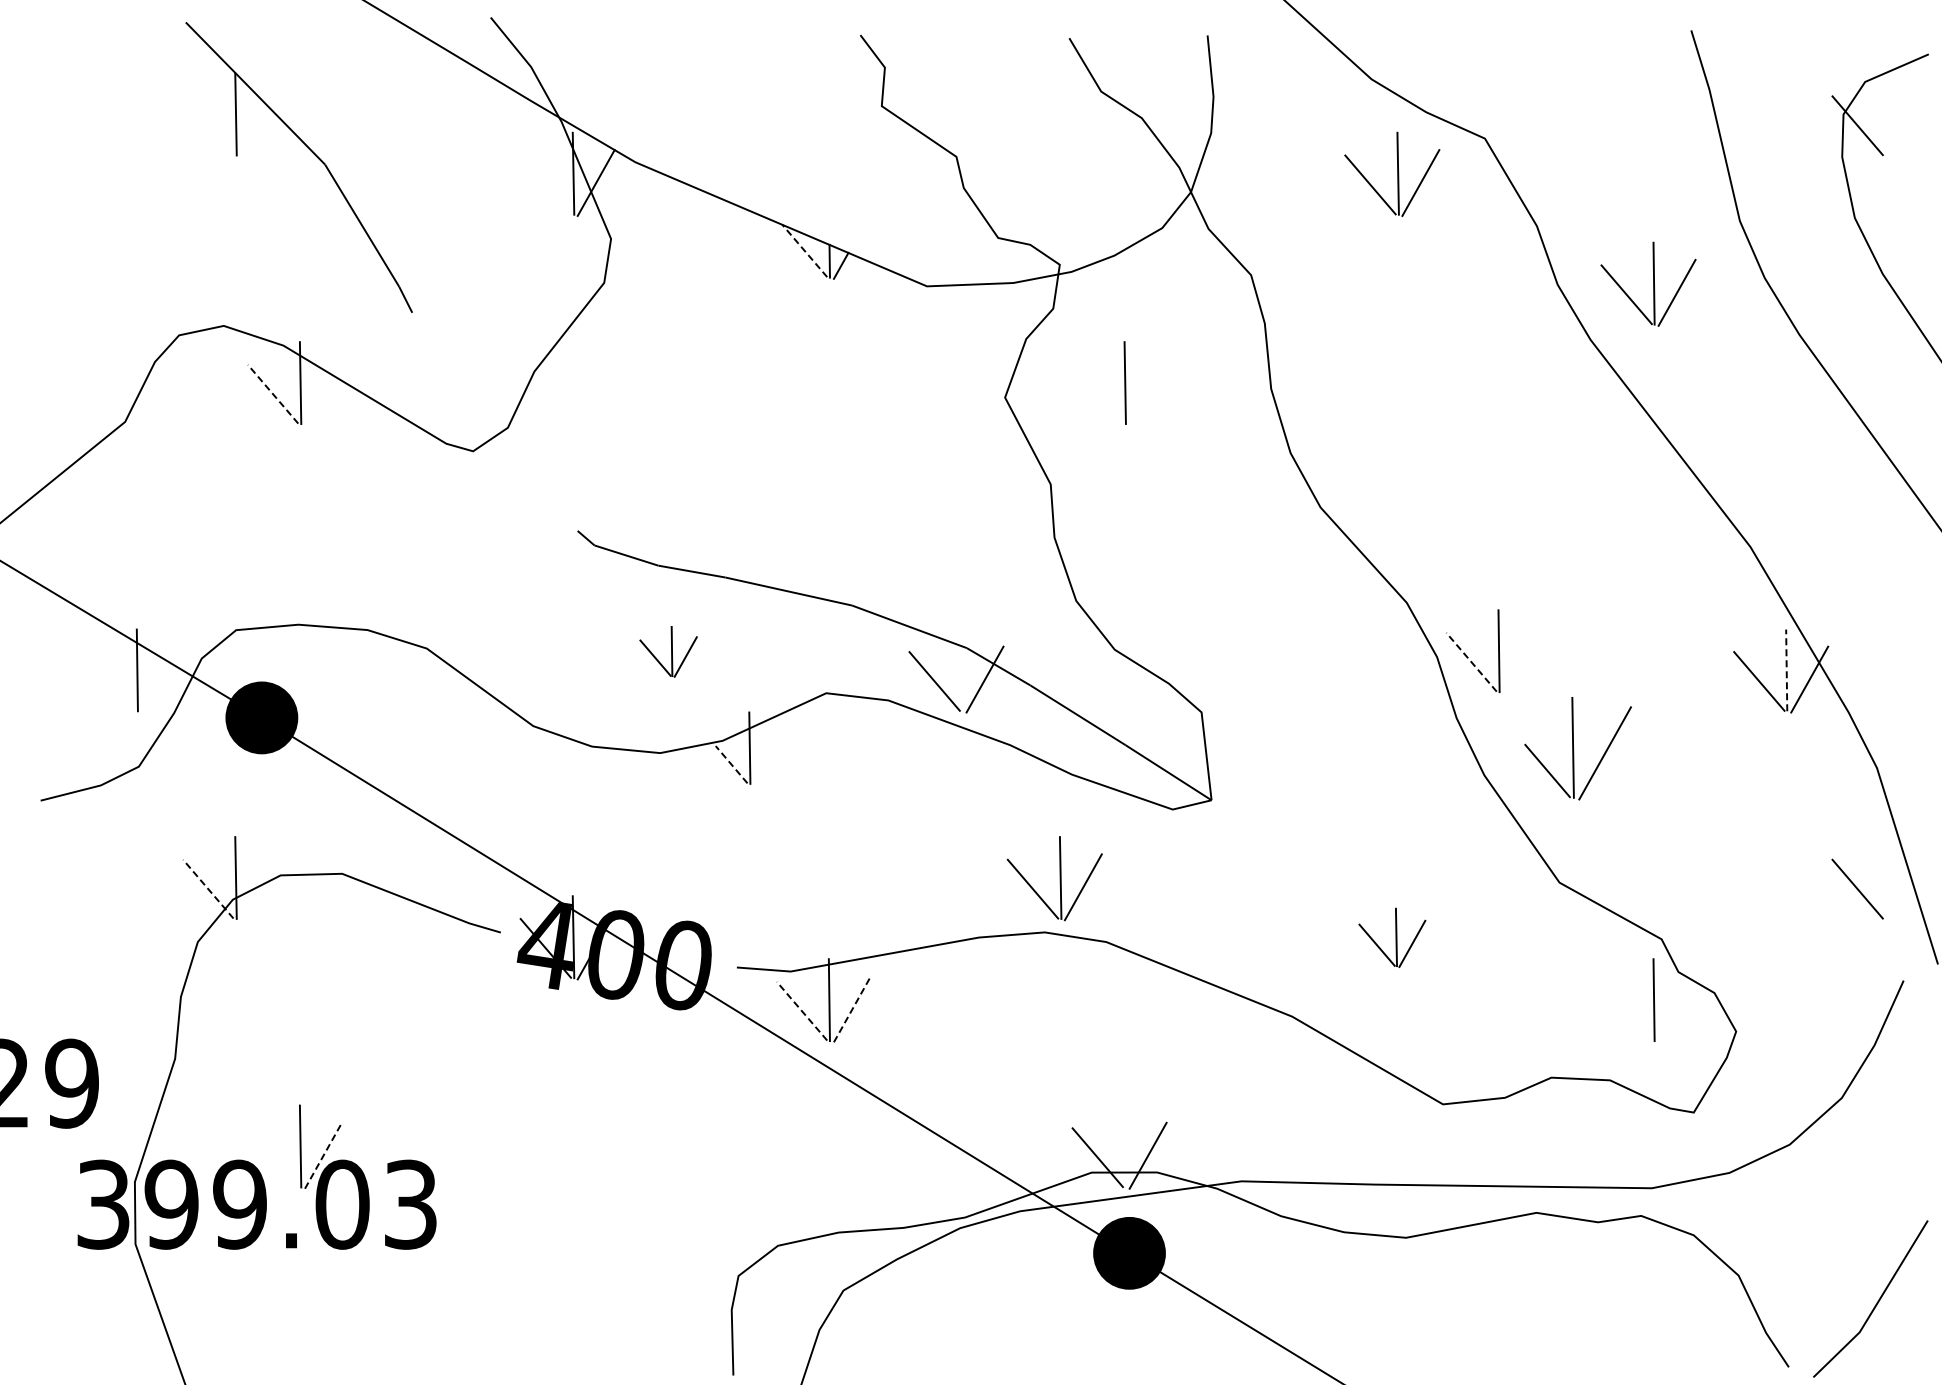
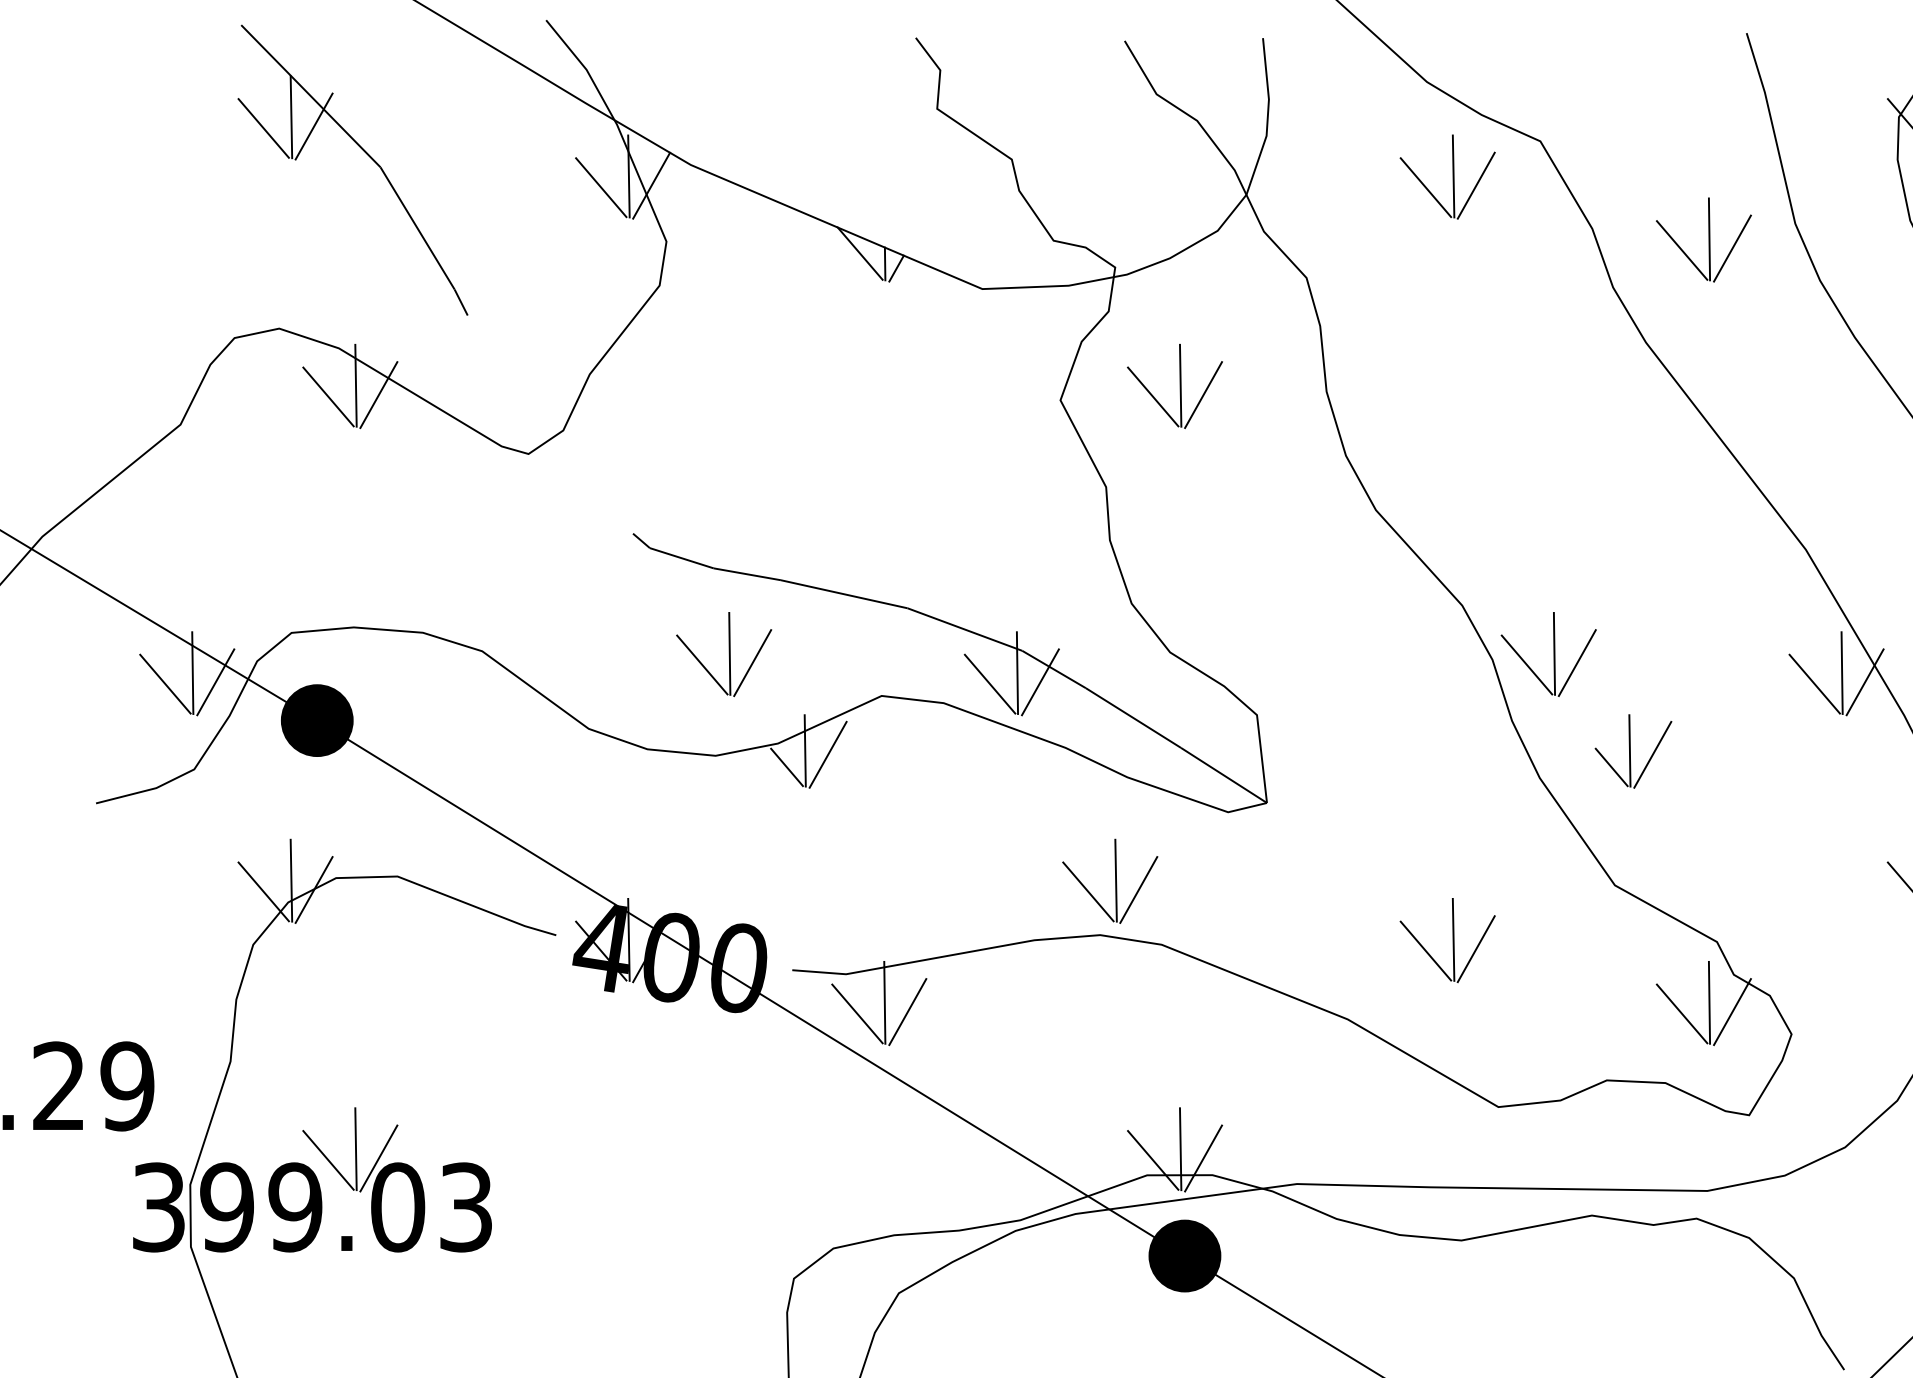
line: (258, 123) -> (313, 126), added
line: (208, 125) -> (263, 128), added
line: (545, 184) -> (600, 187), added
line: (804, 250) -> (859, 253), dashed -> solid
part: (1648, 283) -> (1703, 239), moved
line: (323, 392) -> (378, 395), added
line: (1147, 392) -> (1202, 395), added
line: (1097, 393) -> (1152, 396), added
line: (273, 394) -> (328, 397), dashed -> solid
part: (668, 651) -> (723, 654), size x1.67
line: (1521, 660) -> (1576, 663), added
line: (1471, 662) -> (1526, 665), dashed -> solid
line: (961, 670) -> (1016, 673), added
line: (1786, 670) -> (1841, 673), dashed -> solid
line: (159, 679) -> (214, 682), added
line: (109, 681) -> (164, 684), added
part: (1577, 748) -> (1632, 751), size x0.71
line: (772, 752) -> (827, 755), added
line: (731, 764) -> (786, 767), dashed -> solid
line: (258, 887) -> (313, 890), added
line: (208, 889) -> (263, 892), dashed -> solid
part: (1392, 937) -> (1447, 940), size x1.43
line: (852, 1009) -> (907, 1012), dashed -> solid
line: (1676, 1009) -> (1731, 1012), added
line: (1626, 1010) -> (1681, 1013), added
line: (802, 1011) -> (857, 1014), dashed -> solid
line: (1124, 1146) -> (1179, 1149), added
line: (323, 1155) -> (378, 1158), dashed -> solid
line: (272, 1157) -> (327, 1160), added

